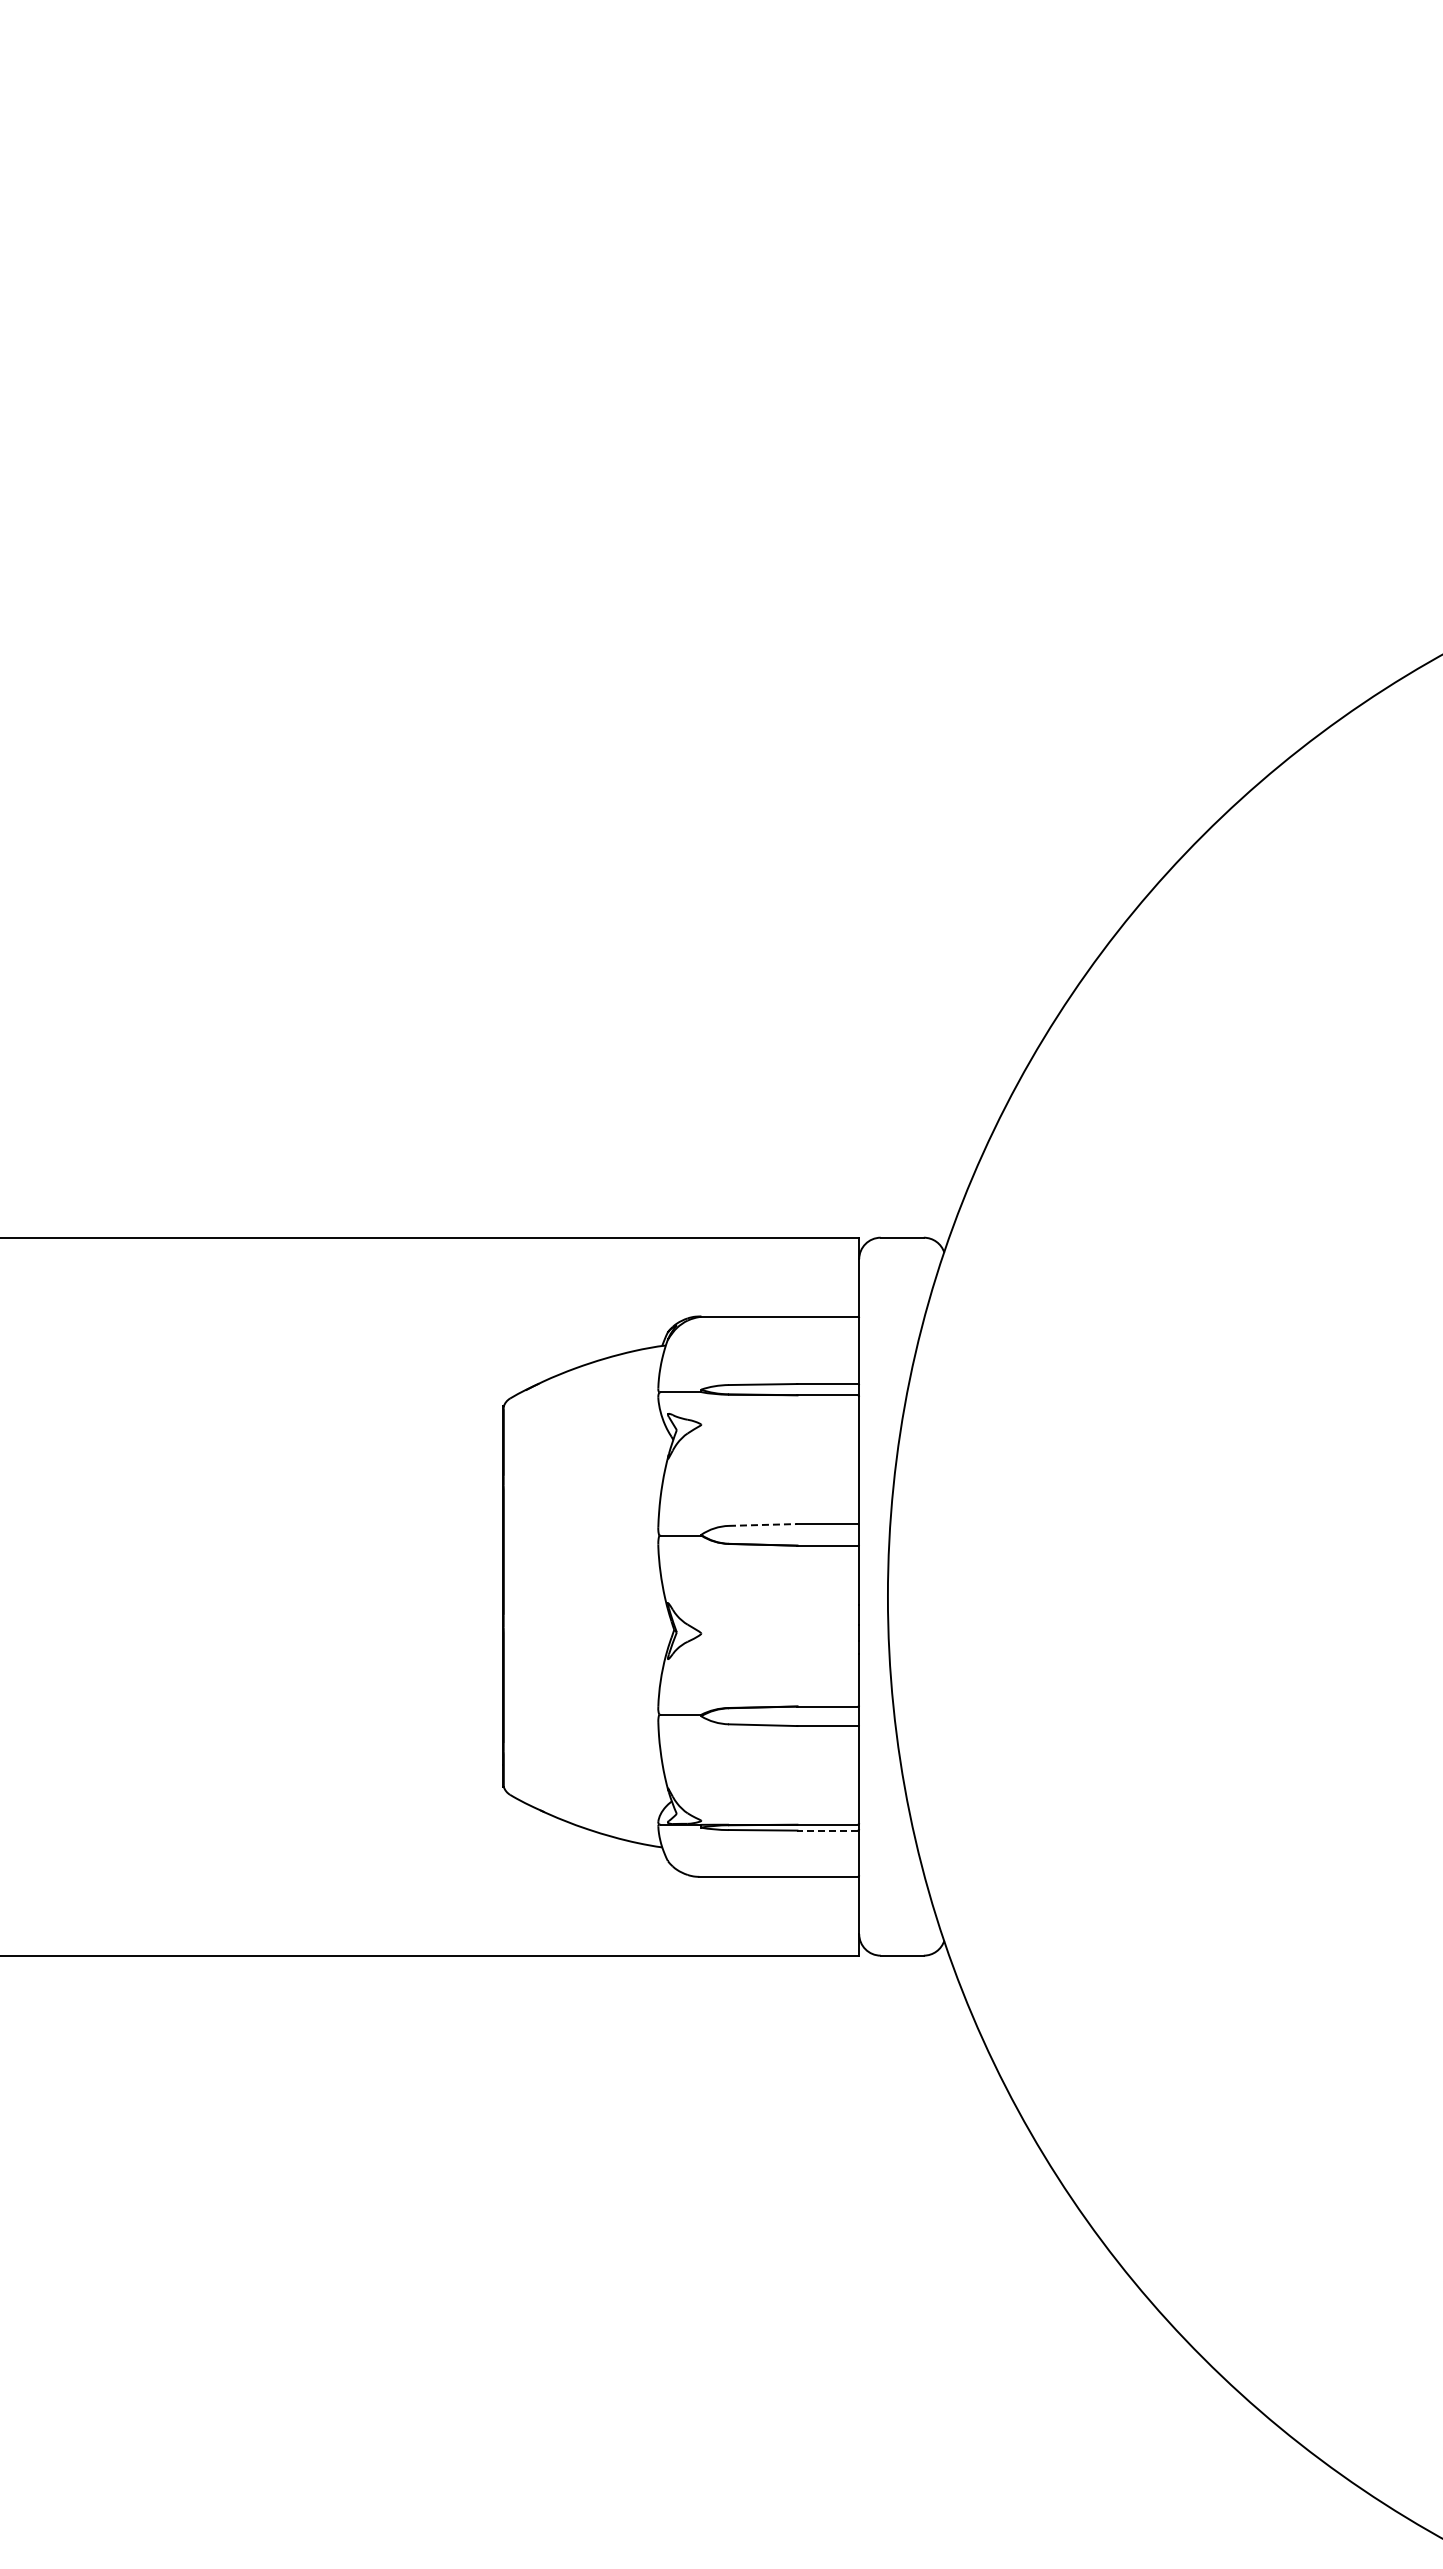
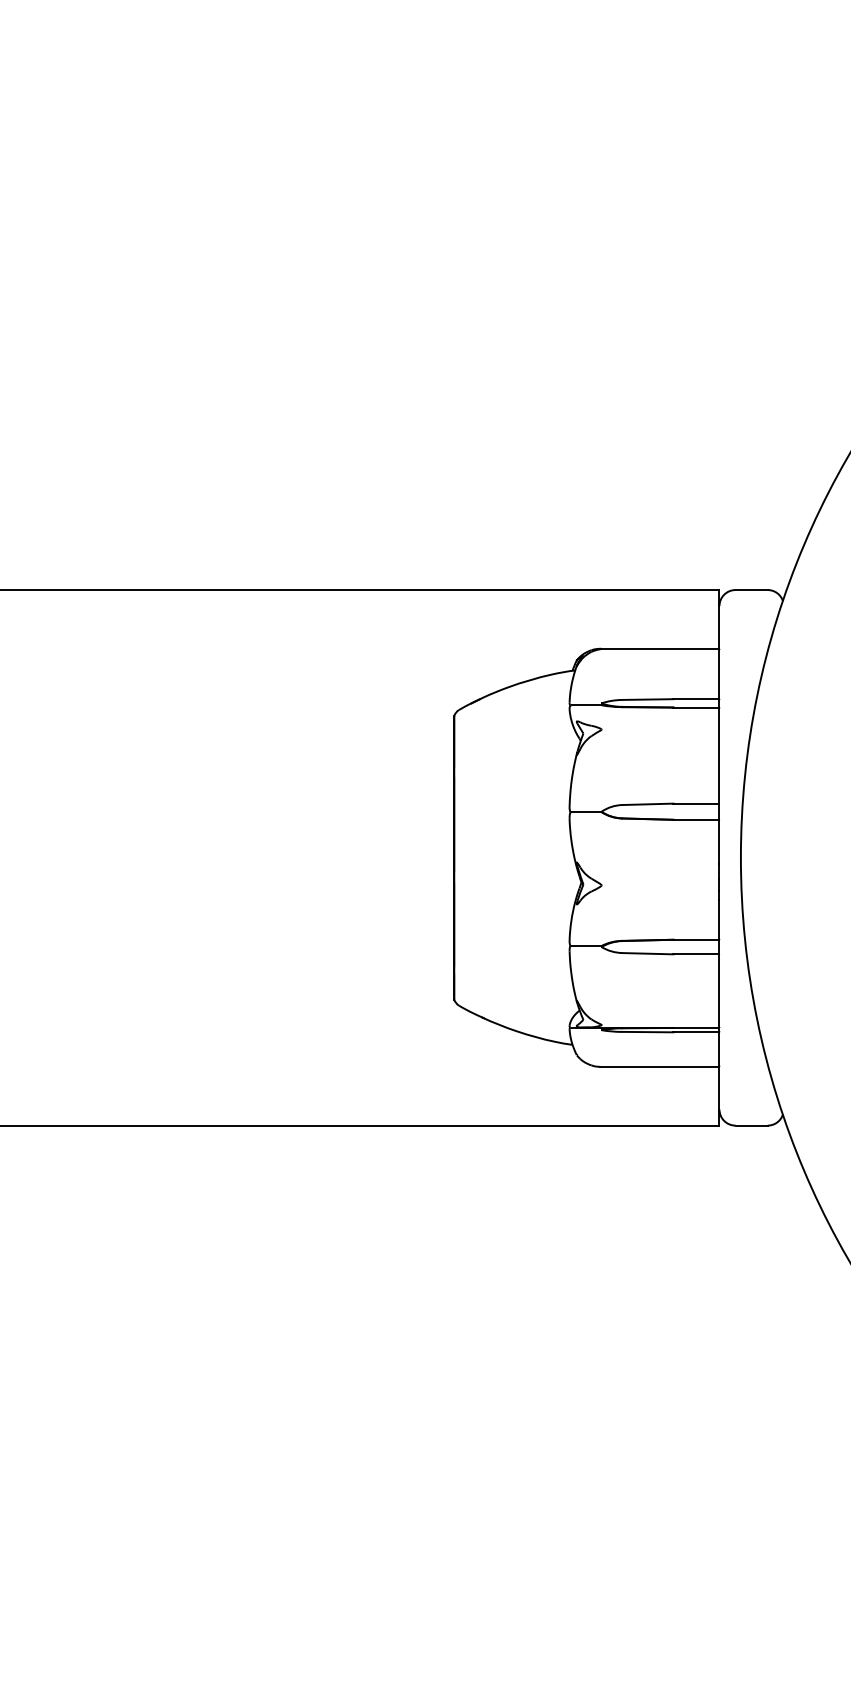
line: (763, 1524) -> (648, 803), dashed -> solid
line: (827, 1830) -> (695, 1032), dashed -> solid

